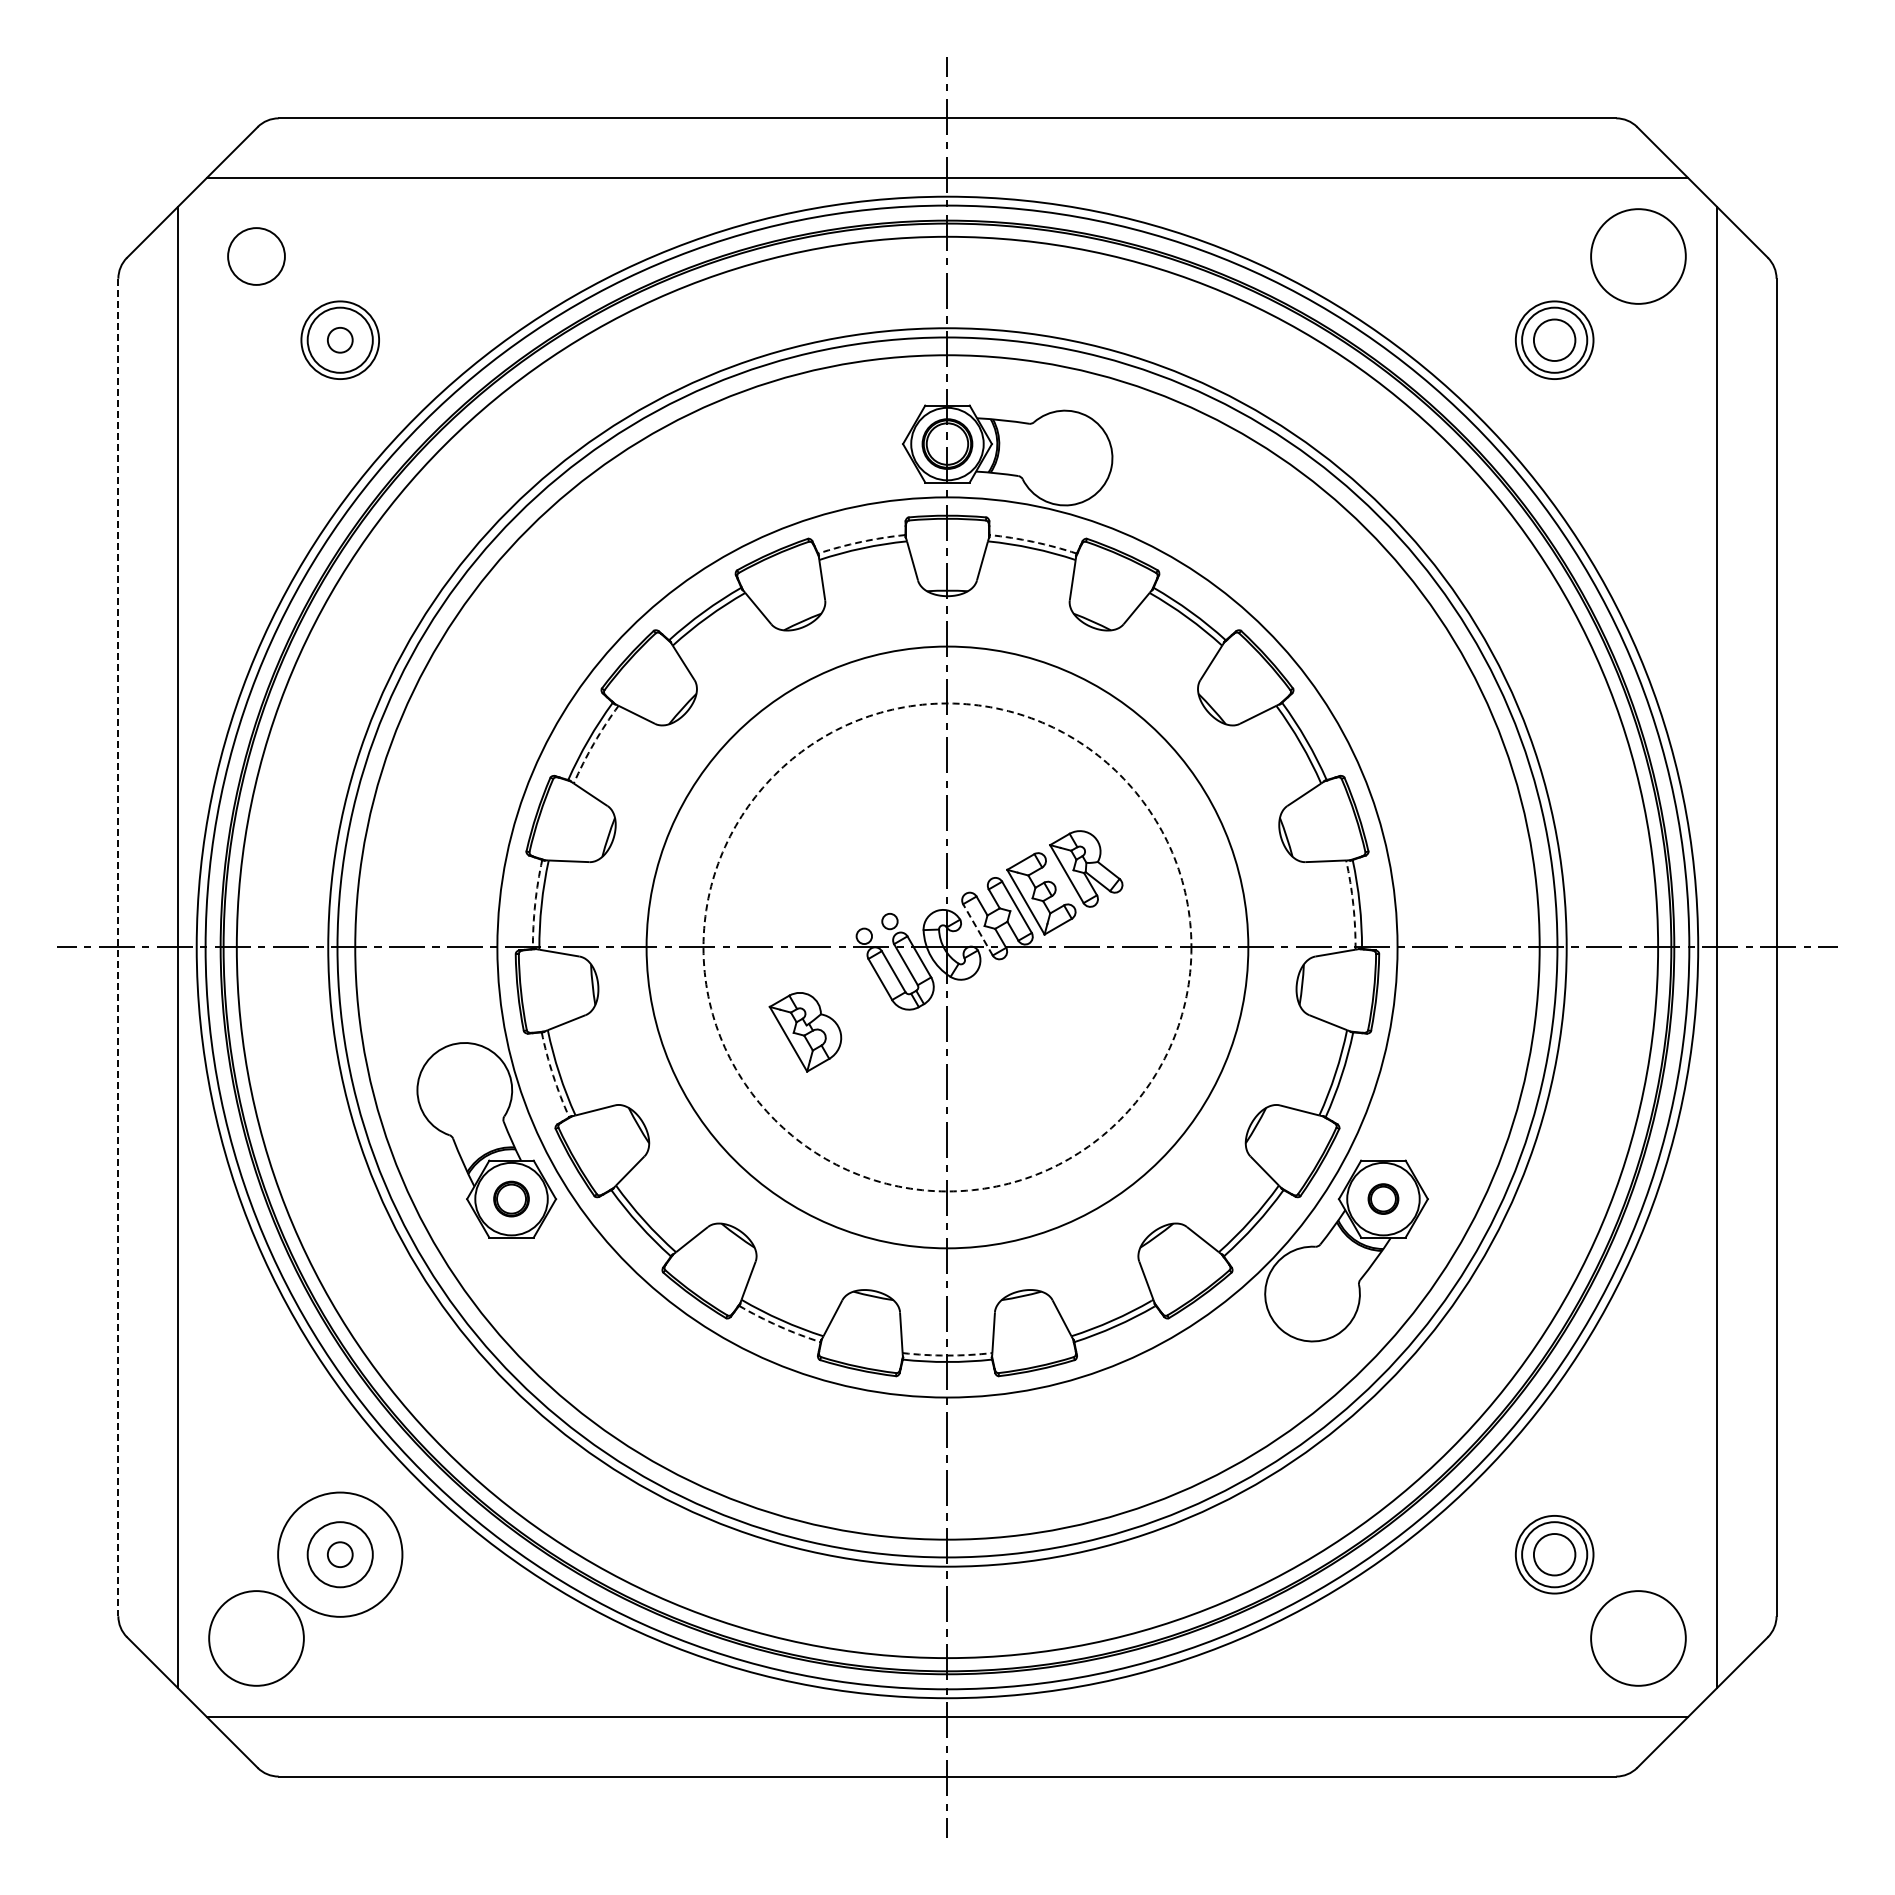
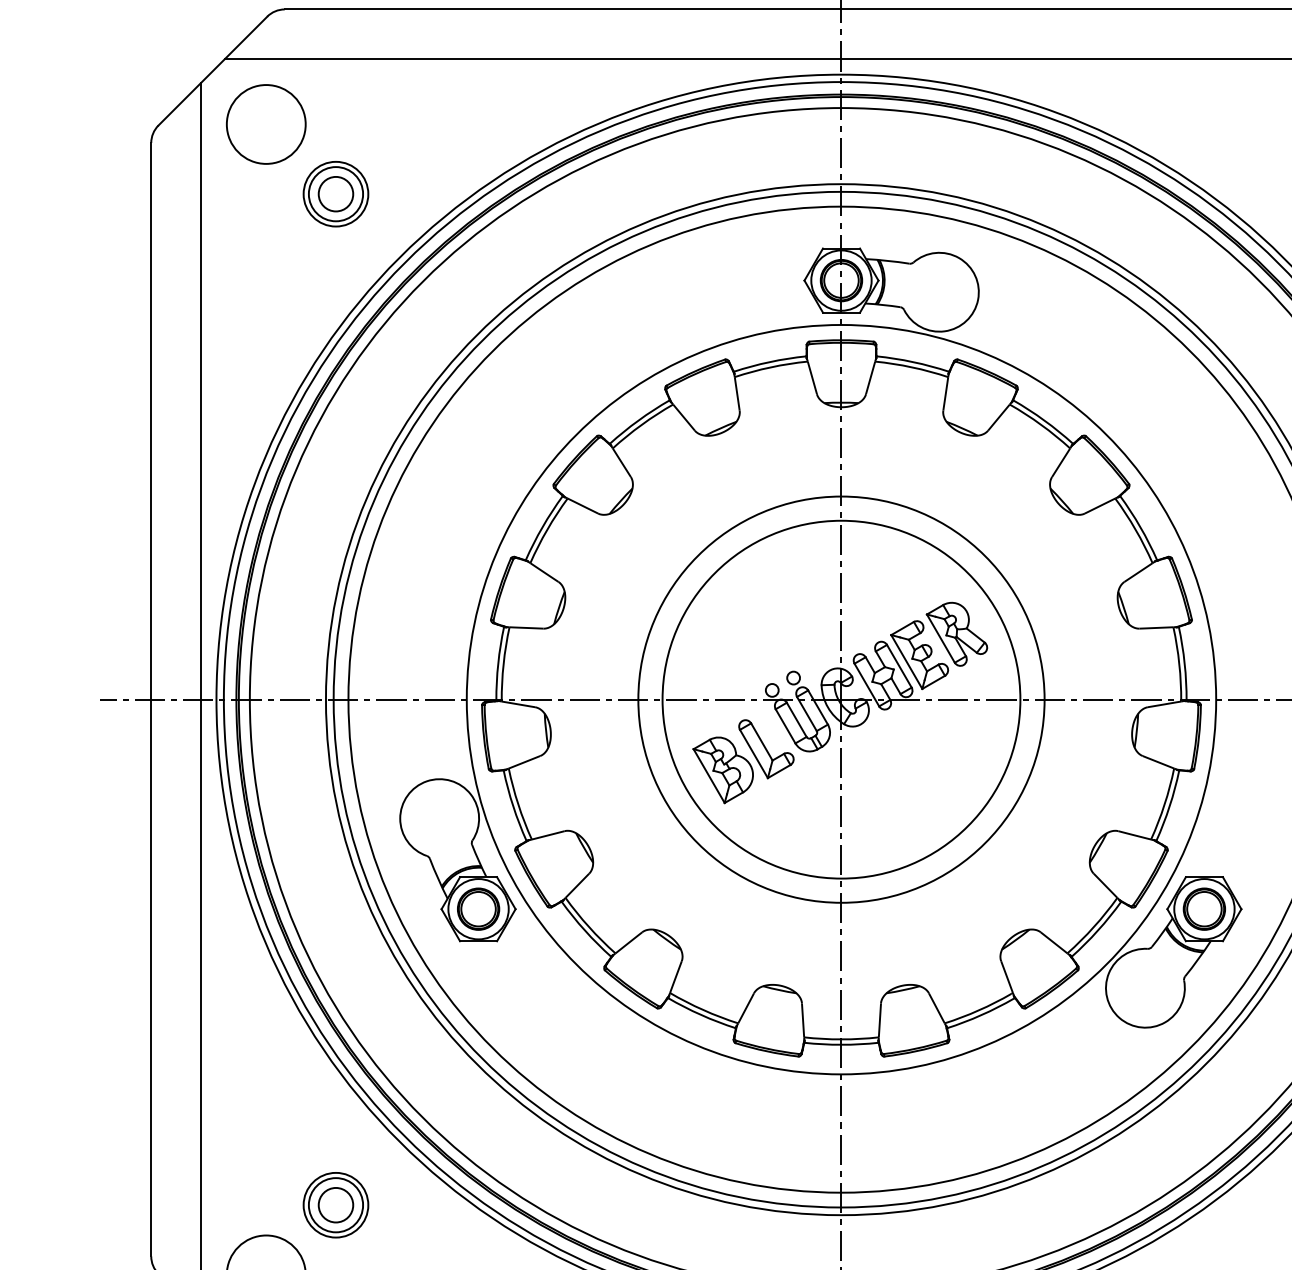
circle: (256, 256) -> (266, 124), size x1.67
circle: (340, 339) -> (336, 193), size x1.67
arc: (861, 541) -> (769, 361), dashed -> solid
arc: (1033, 541) -> (913, 361), dashed -> solid
arc: (594, 743) -> (547, 529), dashed -> solid
arc: (535, 904) -> (498, 663), dashed -> solid
arc: (1353, 904) -> (1179, 663), dashed -> solid
line: (977, 929) -> (866, 684), dashed -> solid
line: (118, 947) -> (151, 699), dashed -> solid
circle: (947, 947) -> (841, 699), dashed -> solid
circle: (947, 947) -> (841, 699), size x0.71
part: (856, 1006) -> (765, 748), added
arc: (553, 1075) -> (513, 806), dashed -> solid
part: (511, 1198) -> (478, 908), size x1.43
part: (1383, 1198) -> (1204, 908), size x1.67
arc: (778, 1326) -> (700, 1015), dashed -> solid
arc: (947, 1355) -> (841, 1039), dashed -> solid
circle: (340, 1554) -> (336, 1205), size x0.62
circle: (340, 1554) -> (336, 1205), size x1.67

